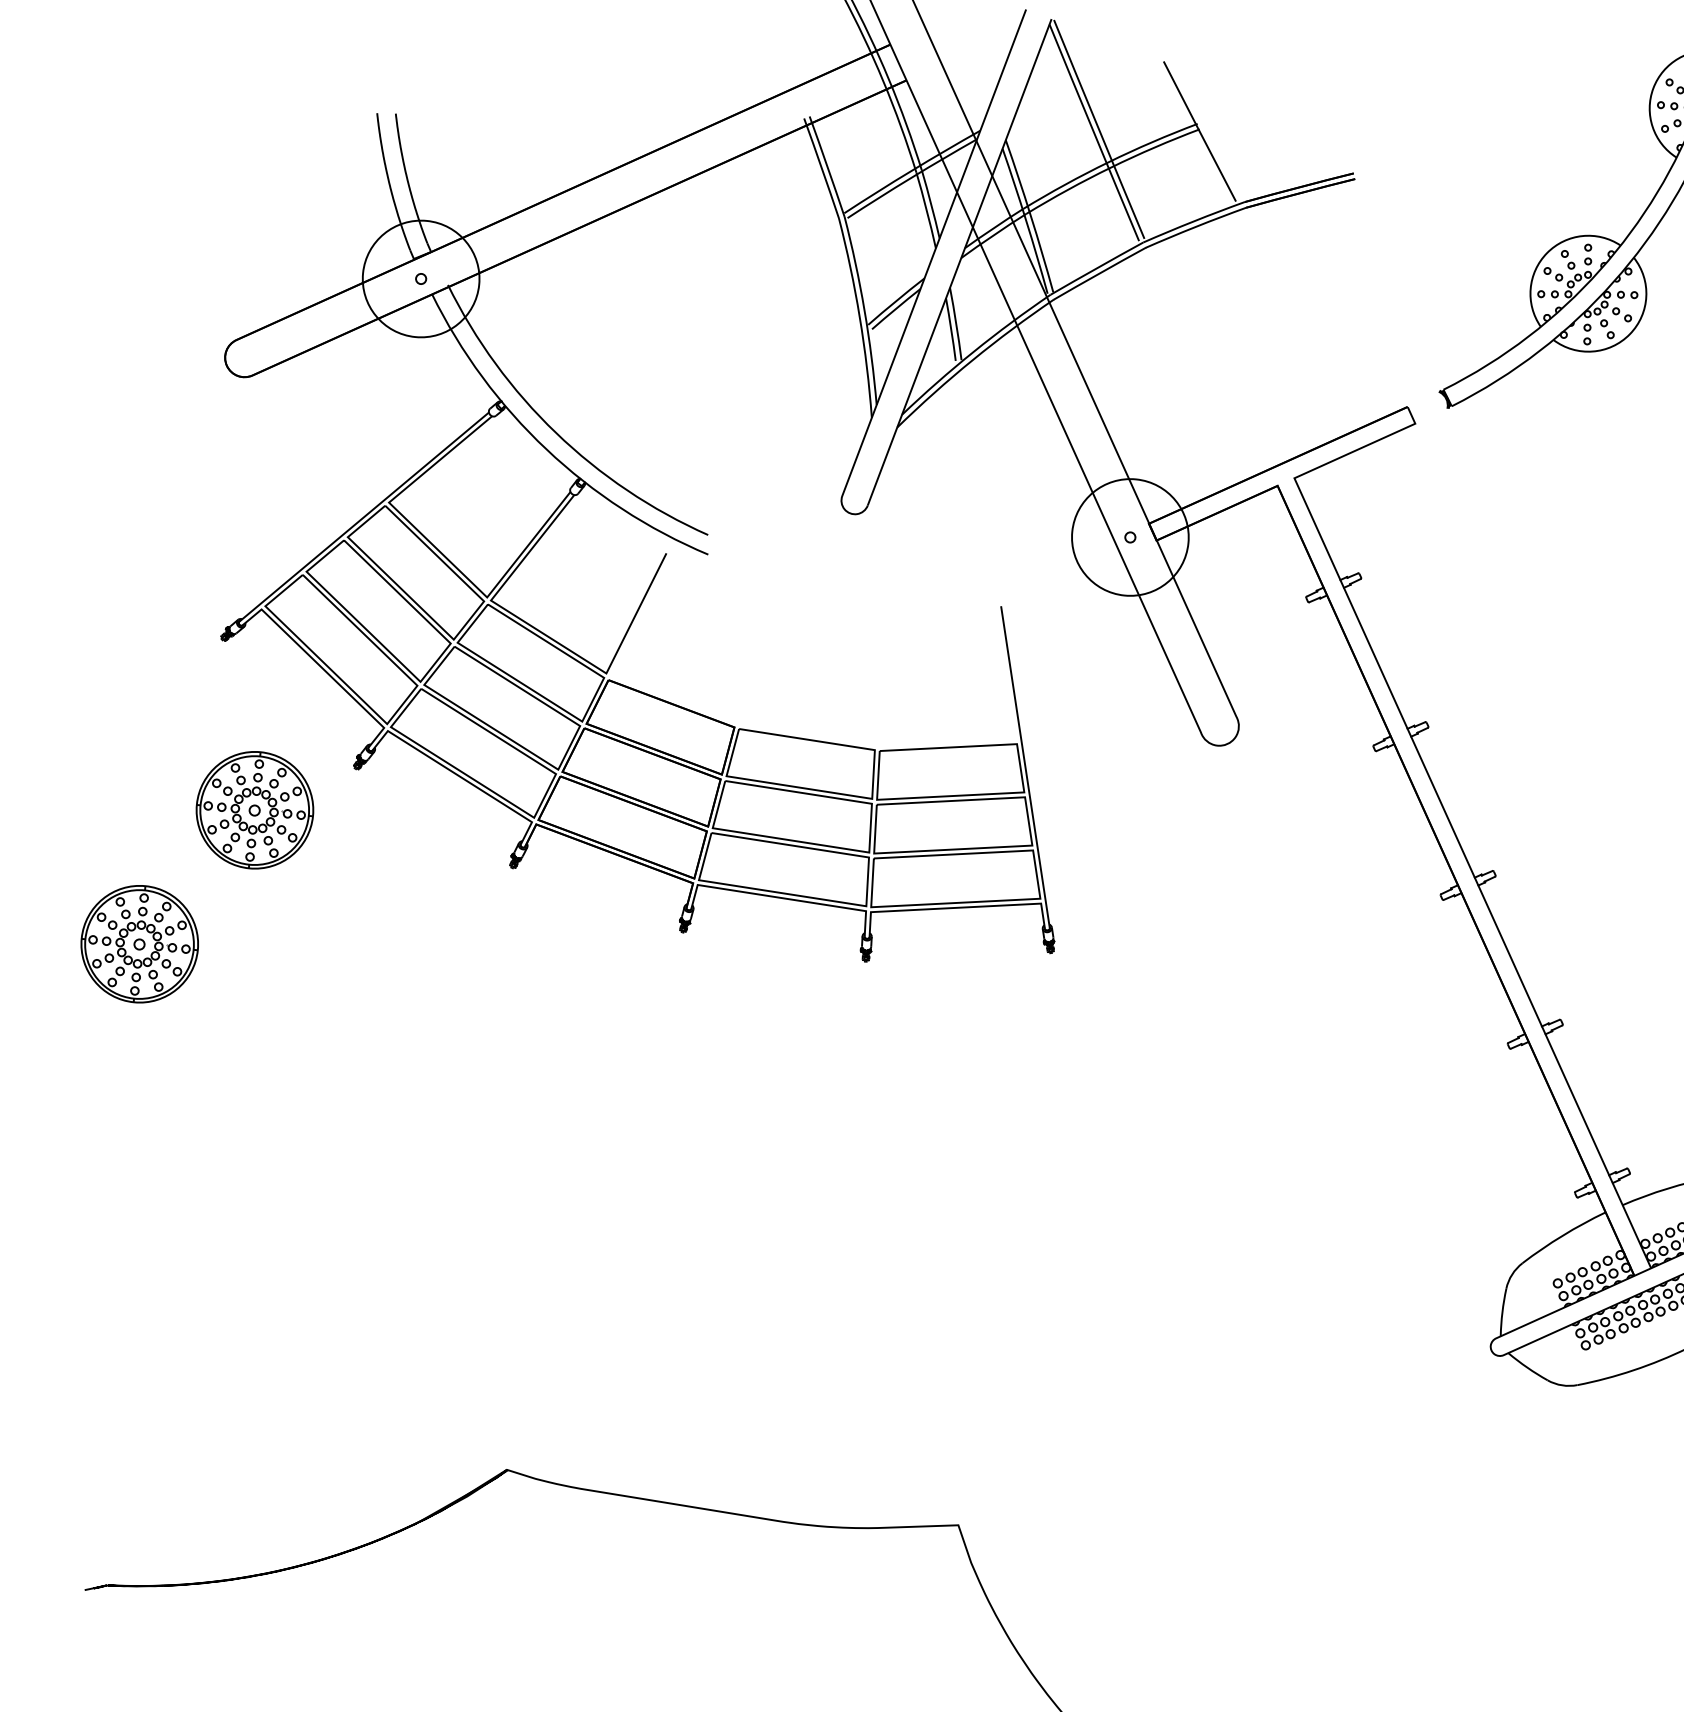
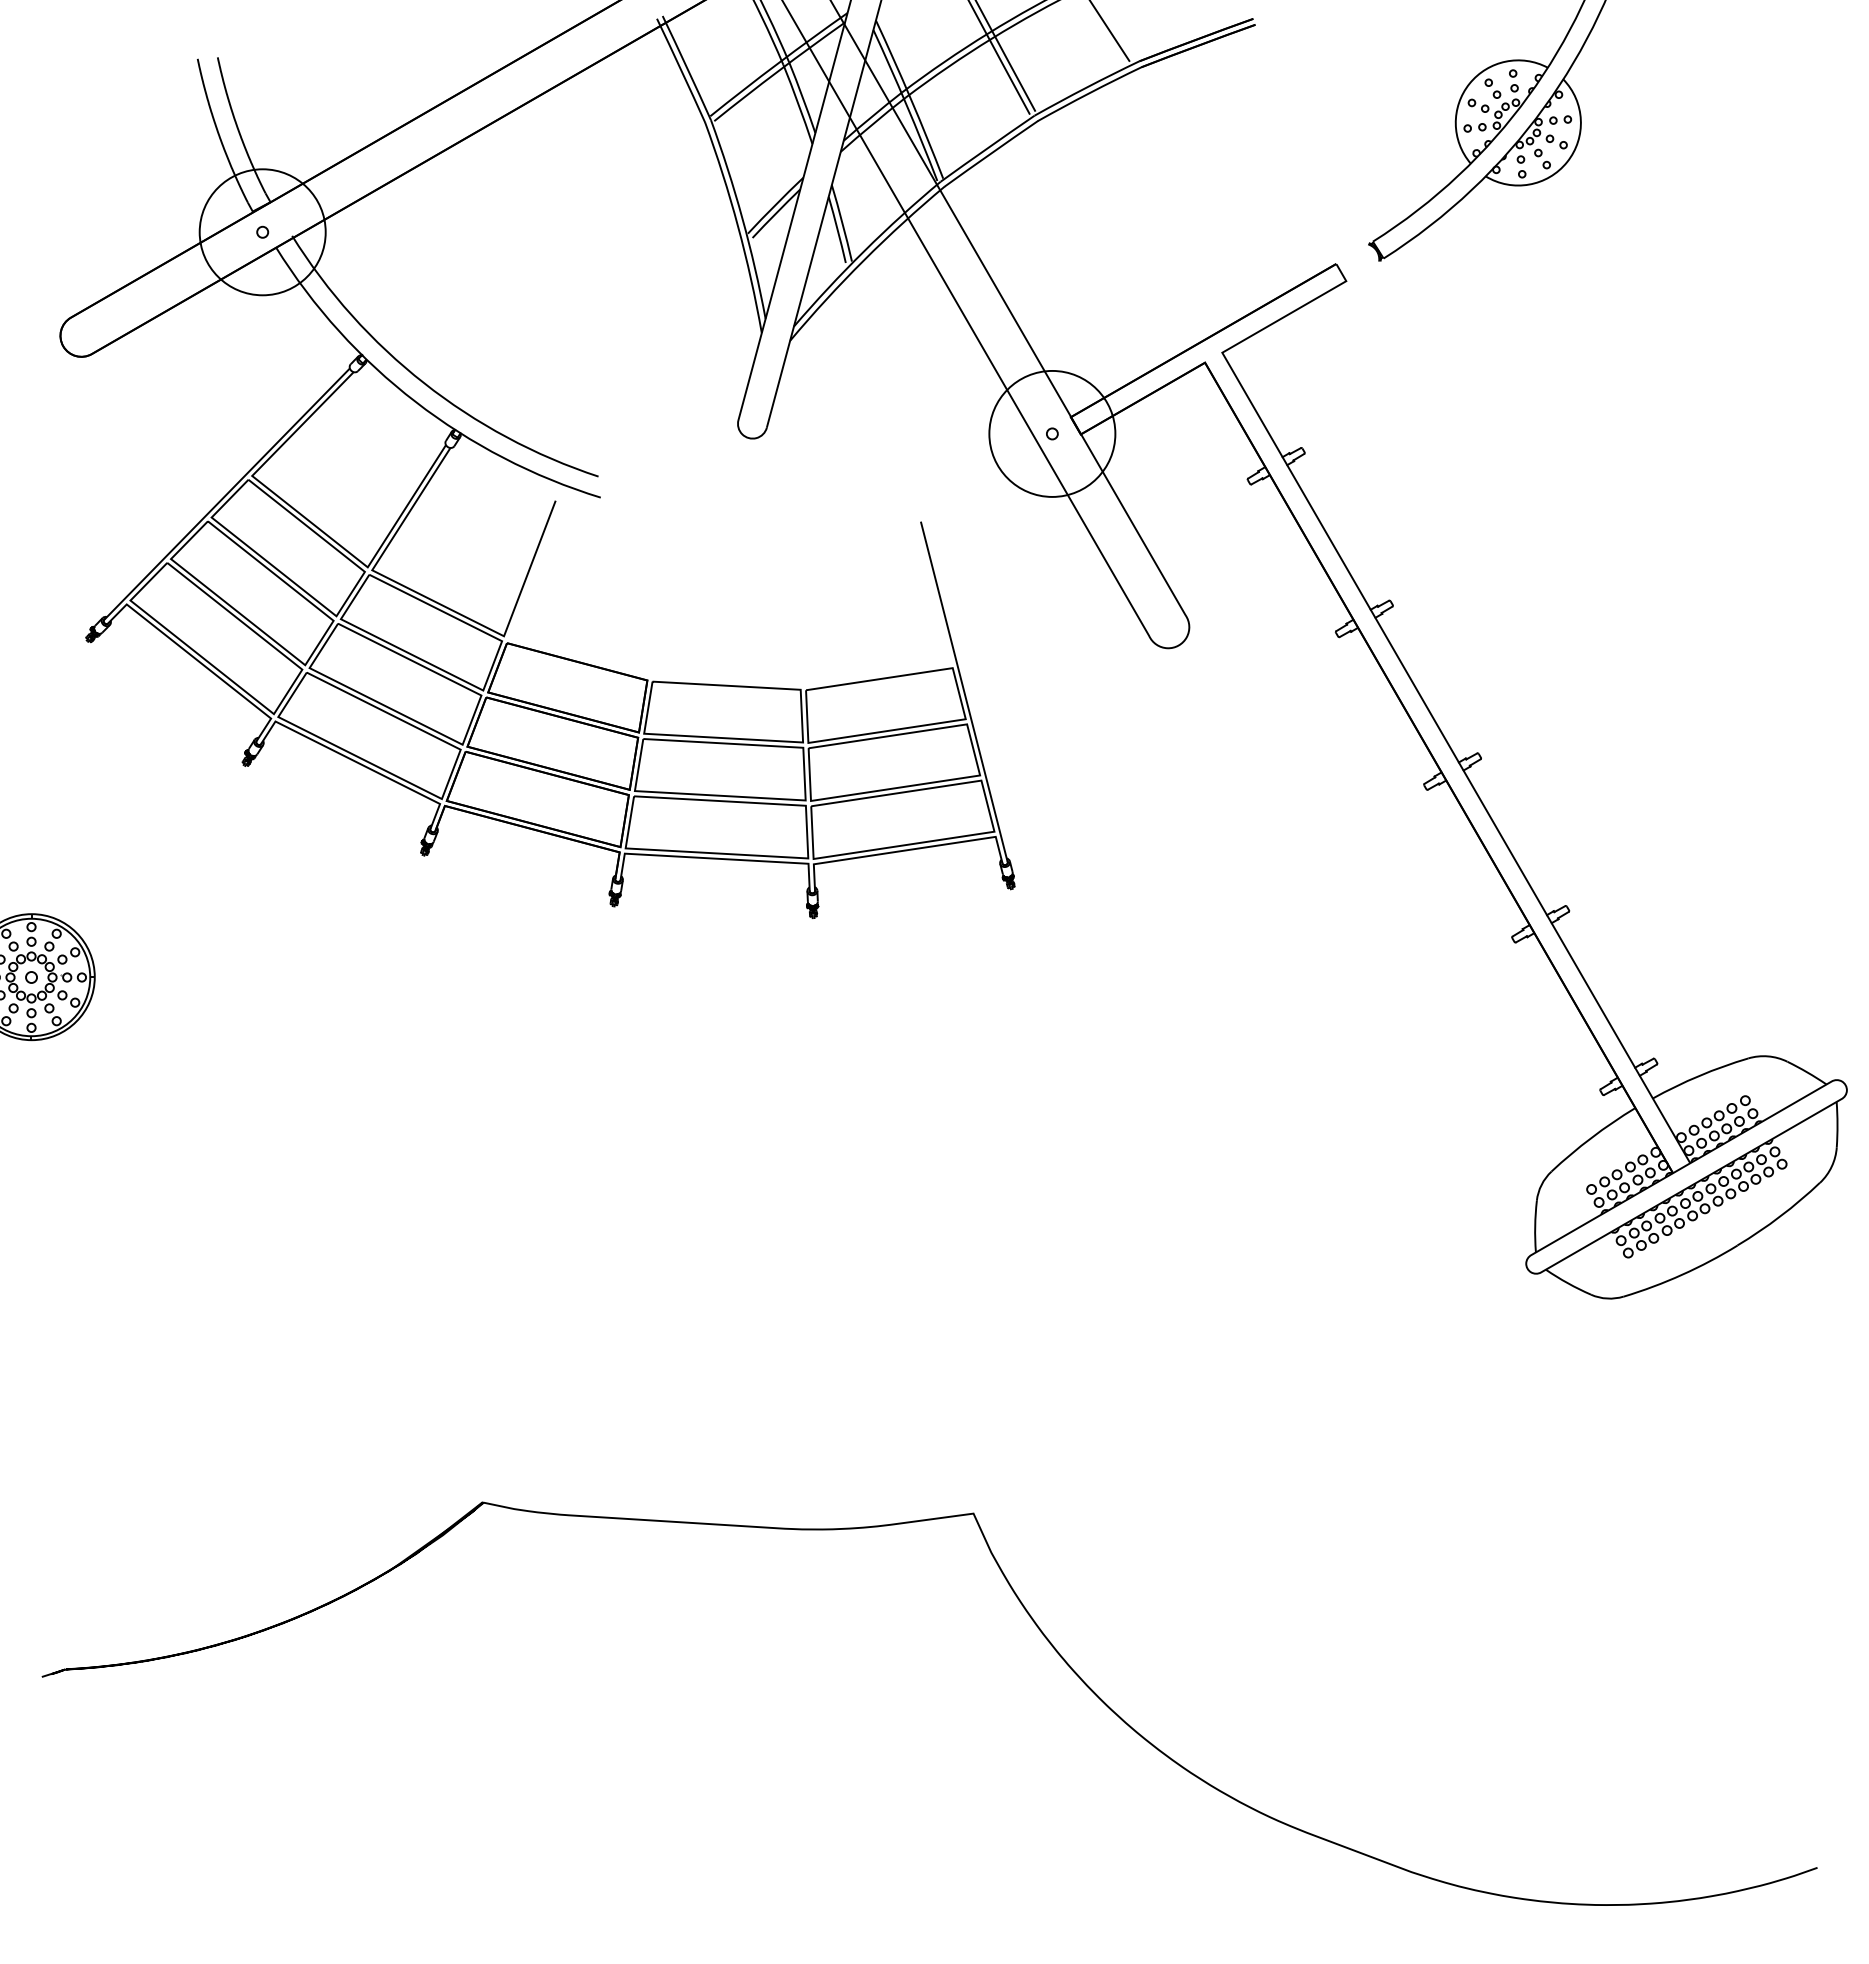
part: (254, 809) -> (140, 820), removed

